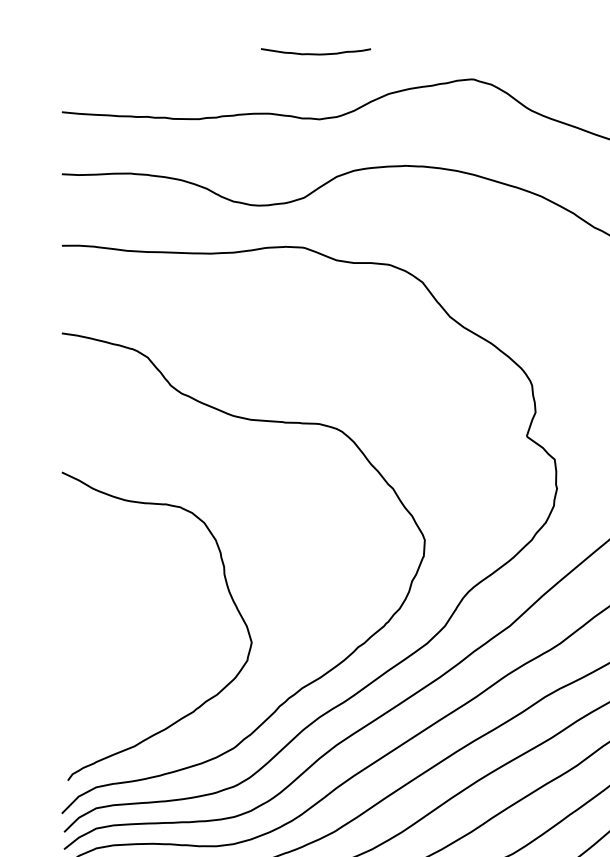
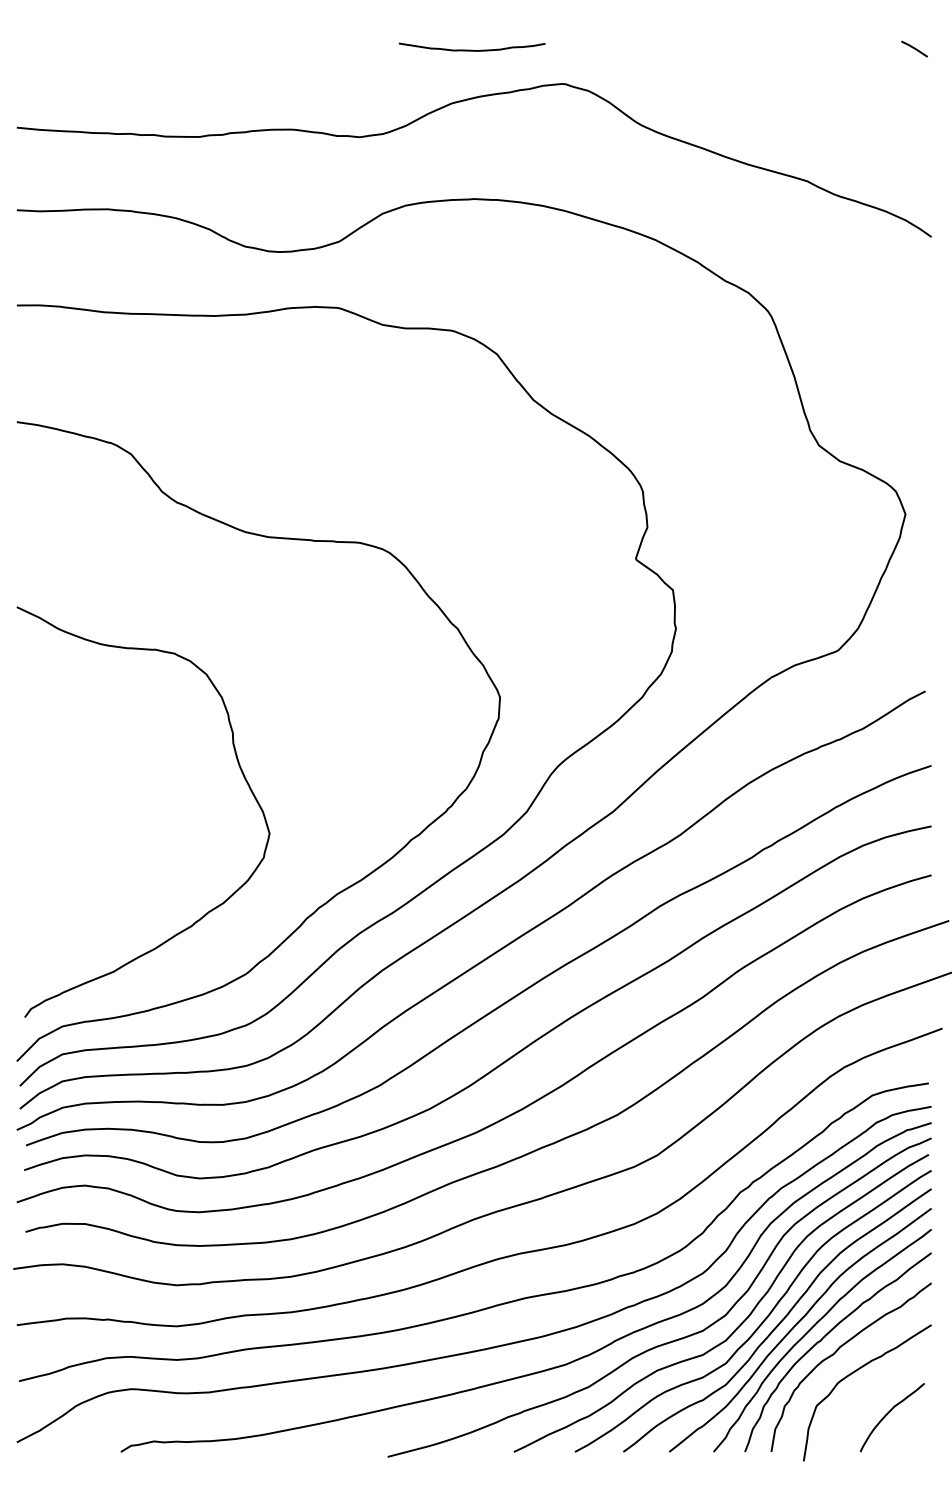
curve: (316, 53) -> (472, 49), moved

